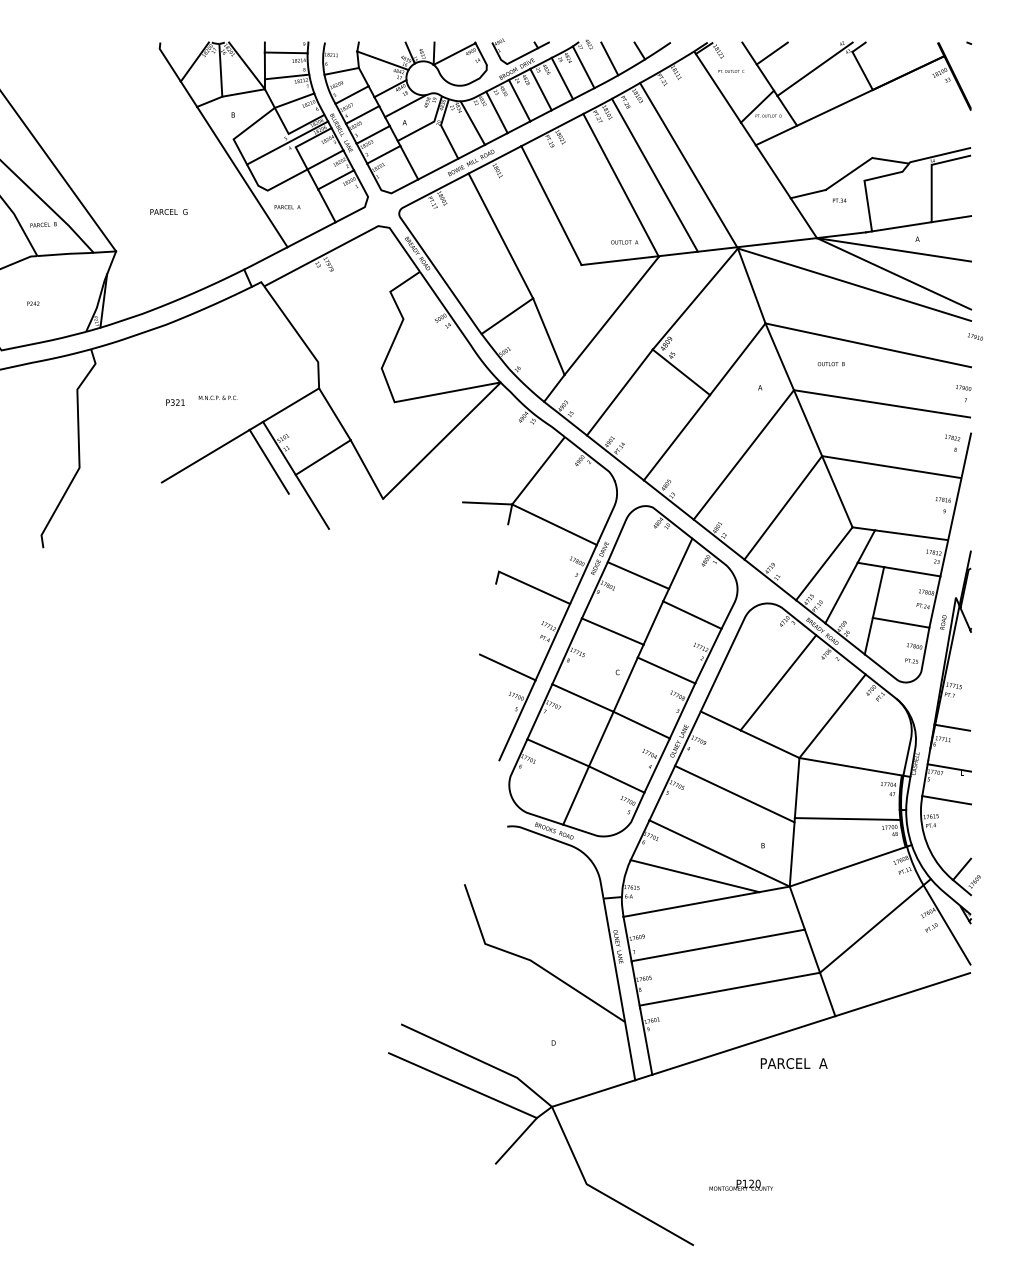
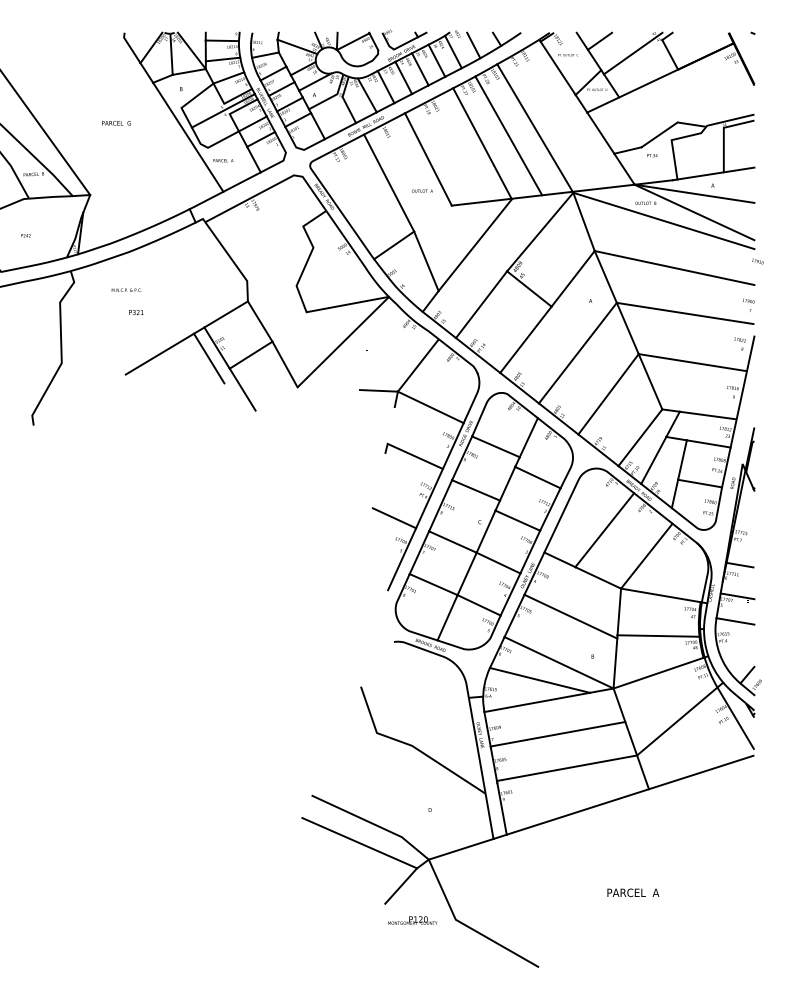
text: (168, 211) -> (116, 122), moved
text: (624, 242) -> (422, 191), moved
text: (830, 364) -> (645, 203), moved
text: (217, 397) -> (126, 289), moved
text: (793, 1063) -> (632, 892), moved
text: (740, 1184) -> (412, 919), moved

